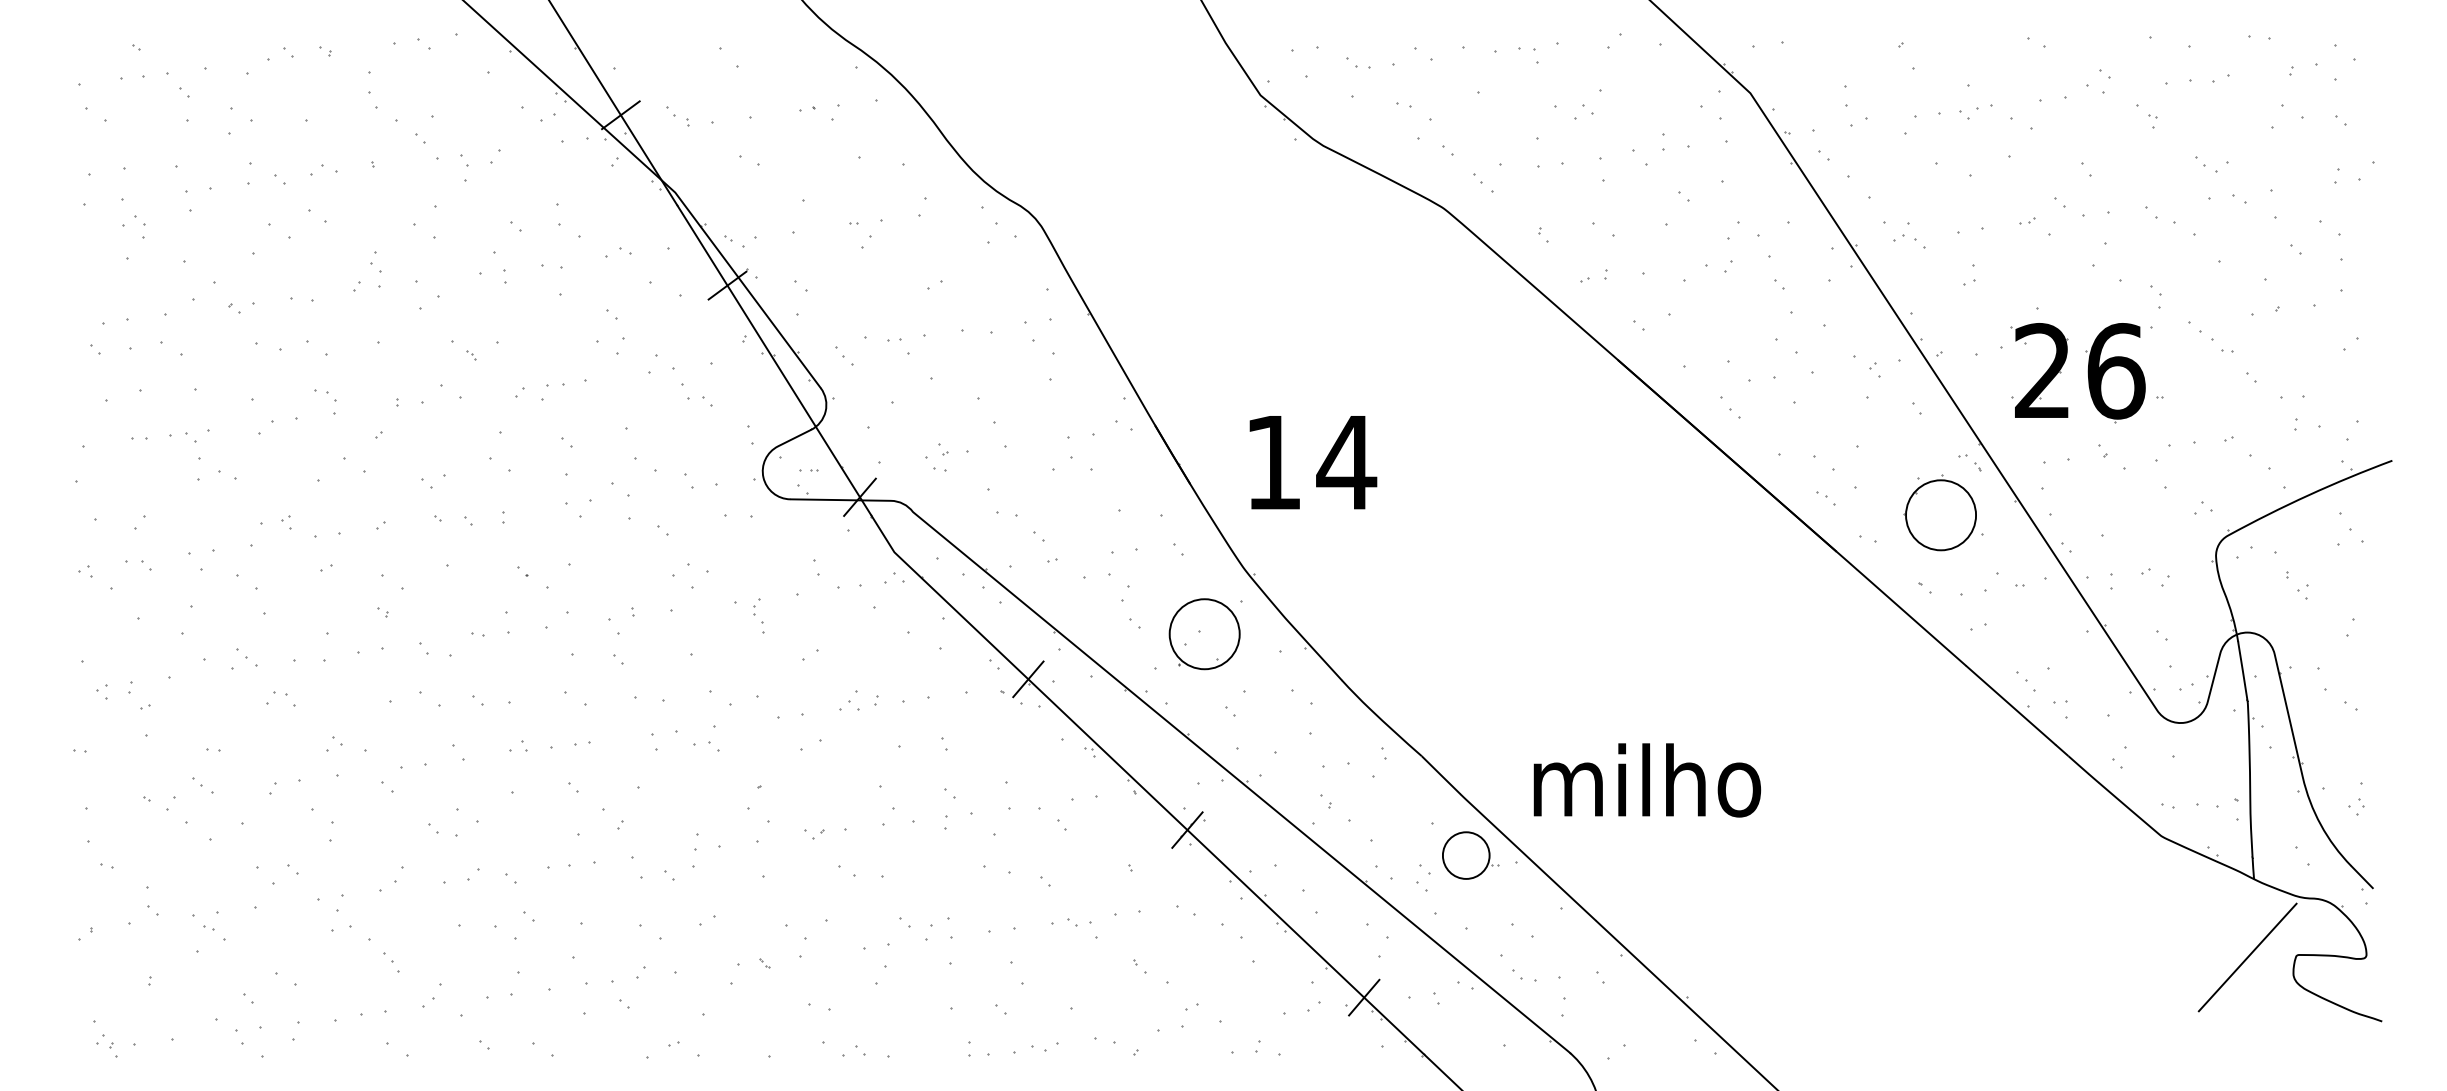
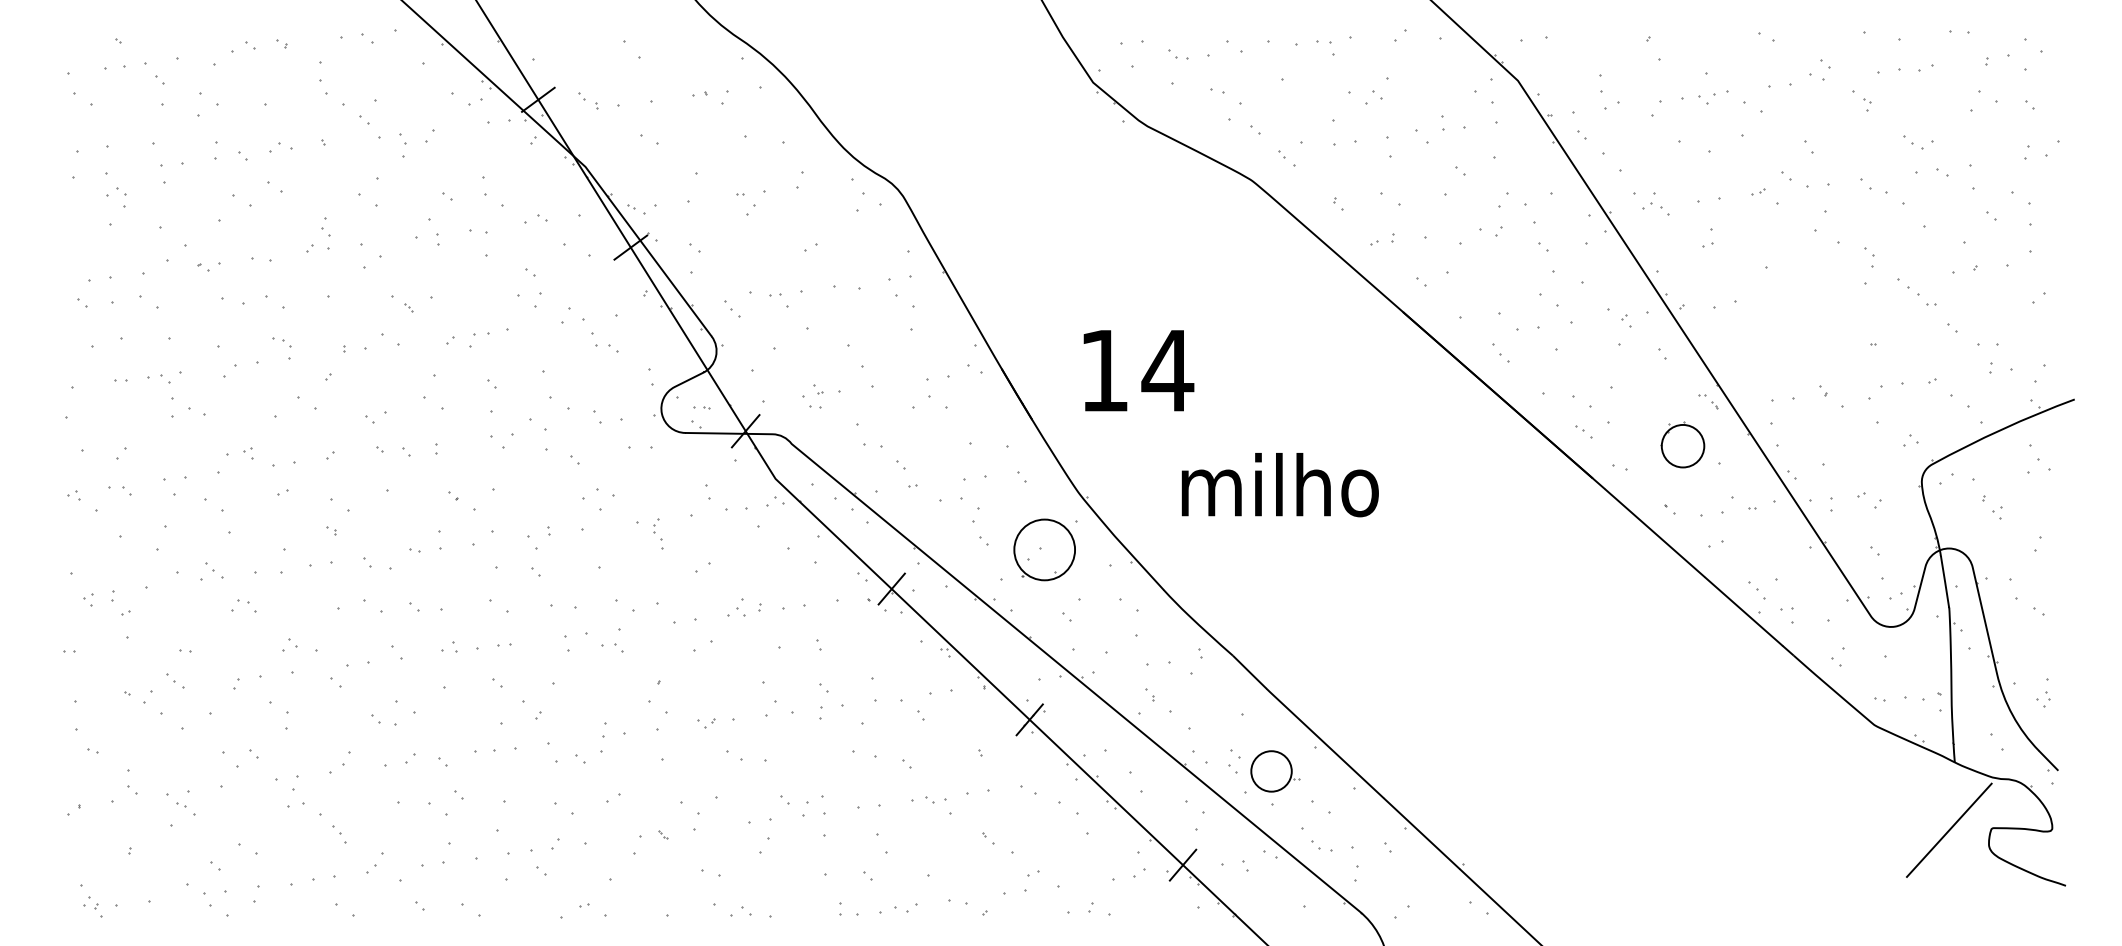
part: (2087, 373) -> (1810, 323), removed
text: (1313, 462) -> (1139, 370), moved
part: (1939, 512) -> (1681, 444), size x0.7
text: (1647, 780) -> (1280, 485), moved
part: (1470, 855) -> (1275, 771), moved

